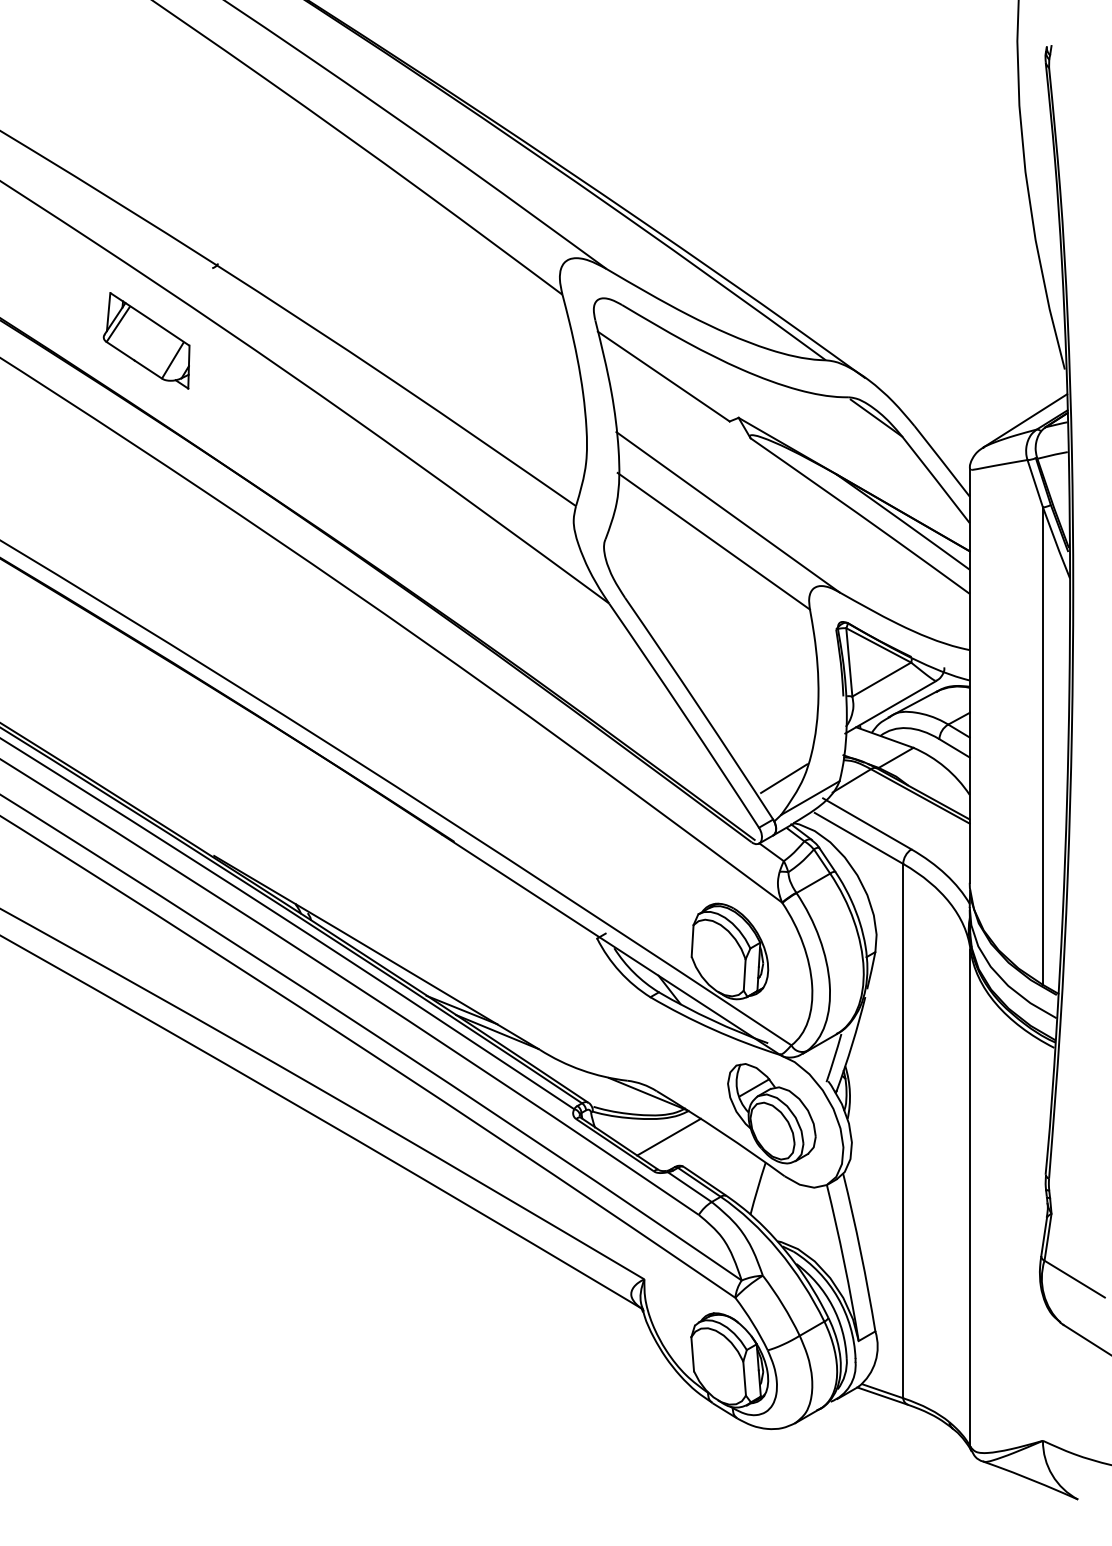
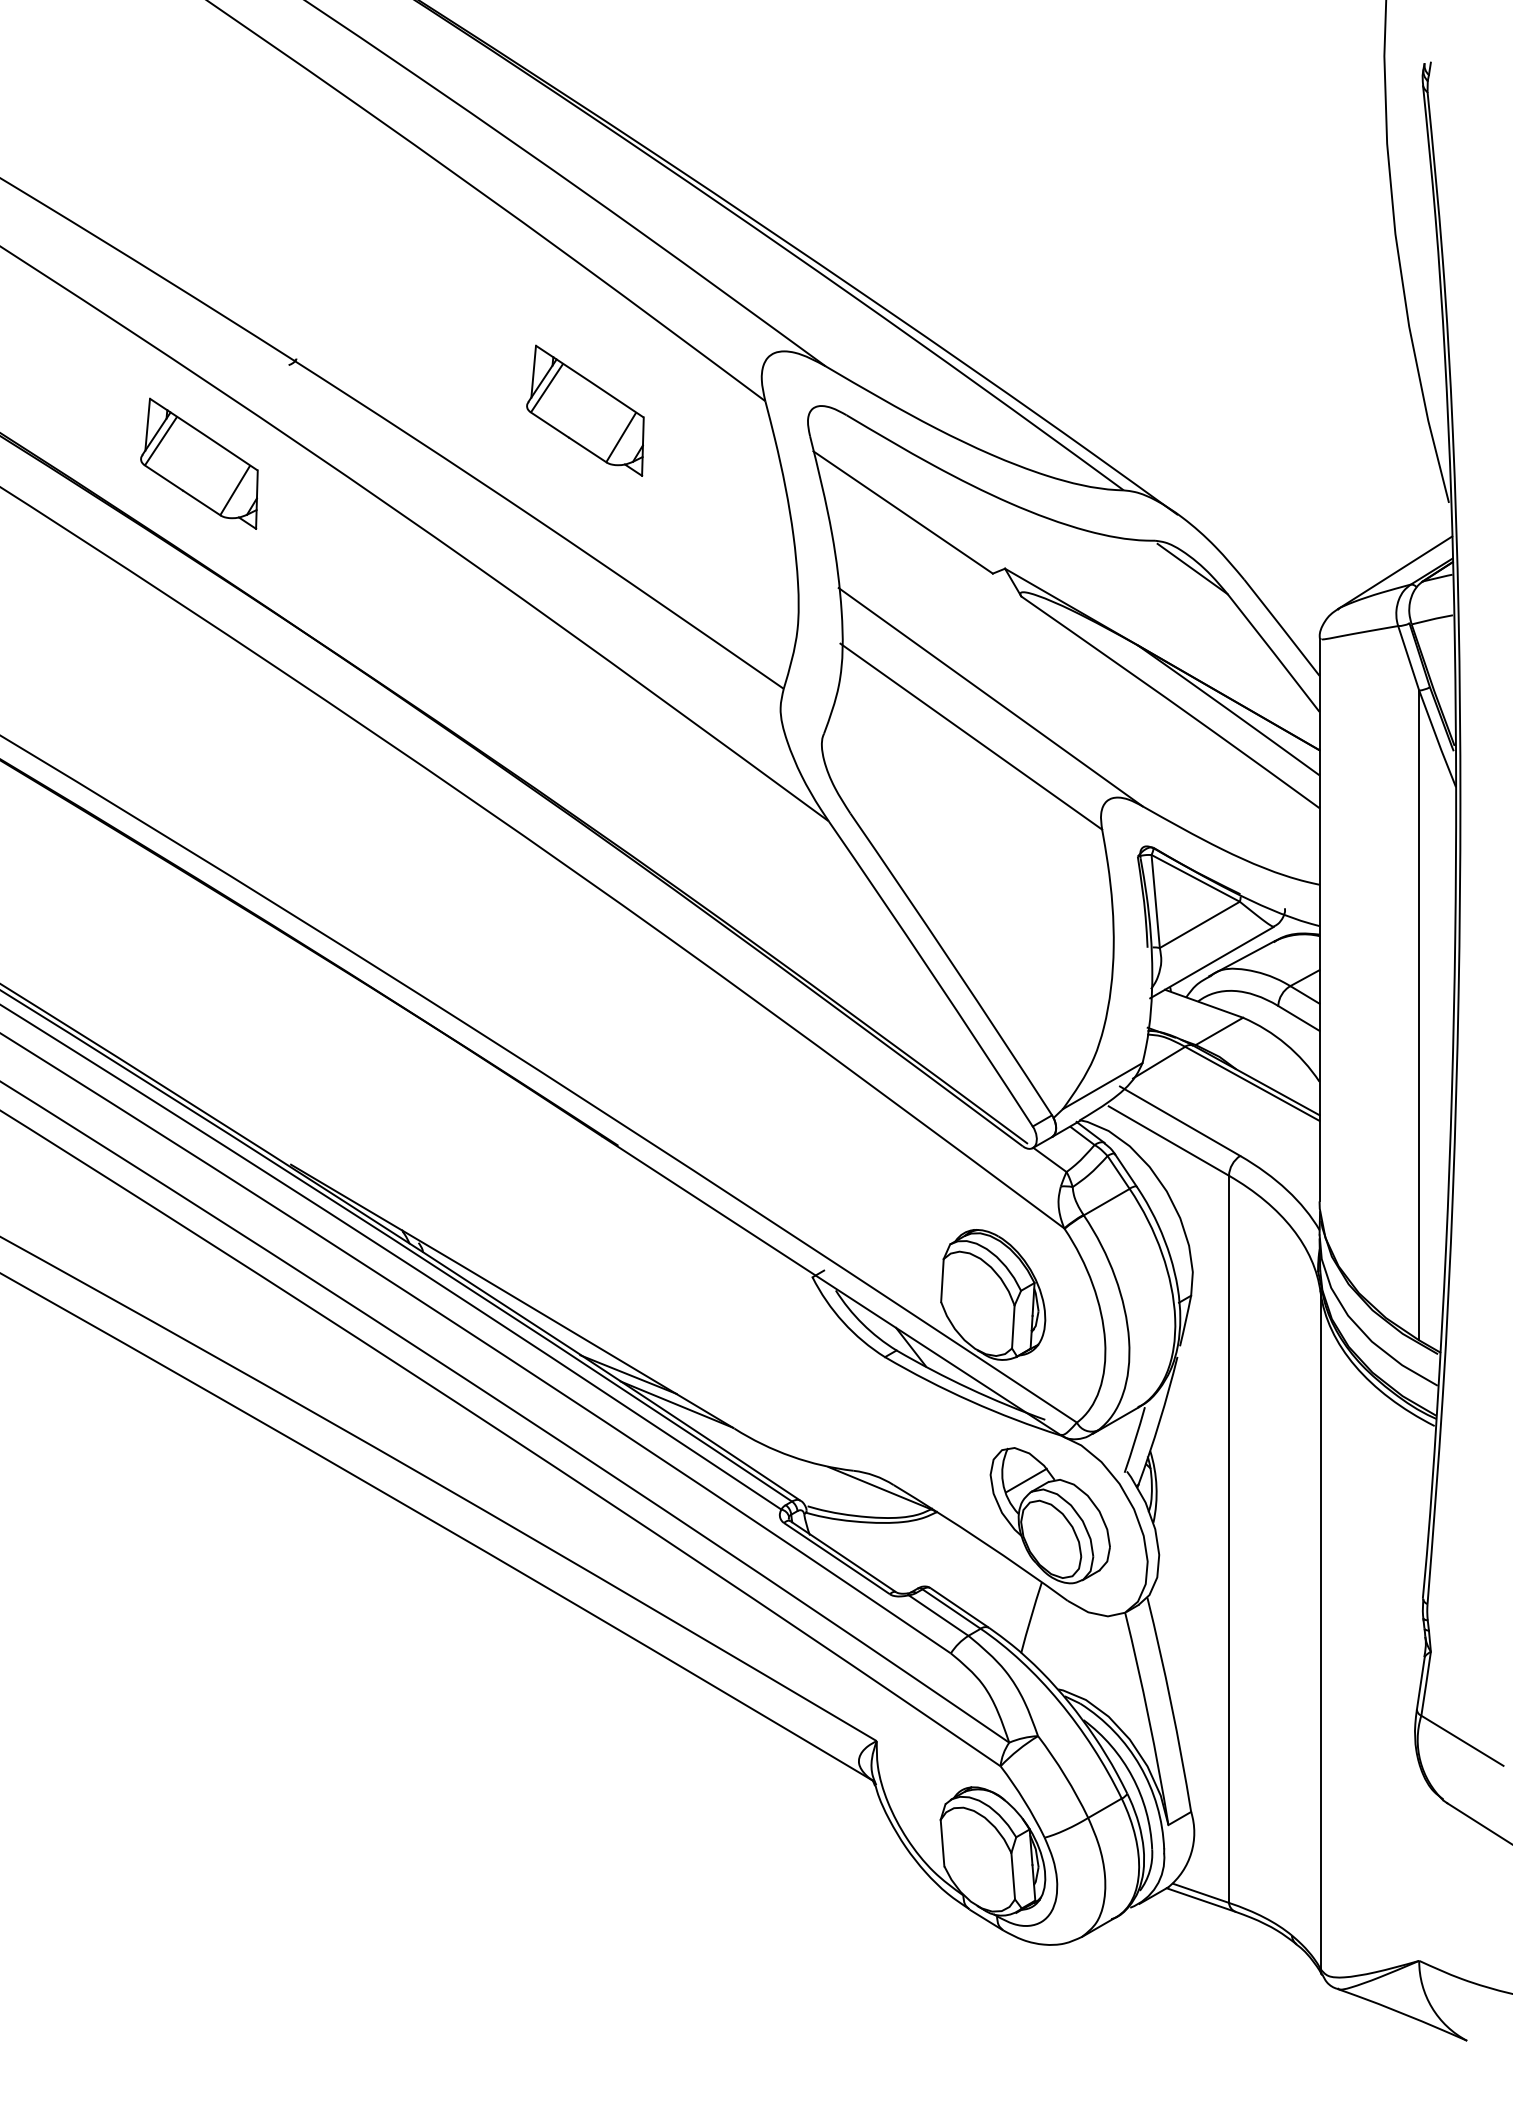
part: (430, 301) -> (585, 410), added
line: (783, 778) -> (1066, 1059), removed
line: (669, 1137) -> (910, 1547), removed

